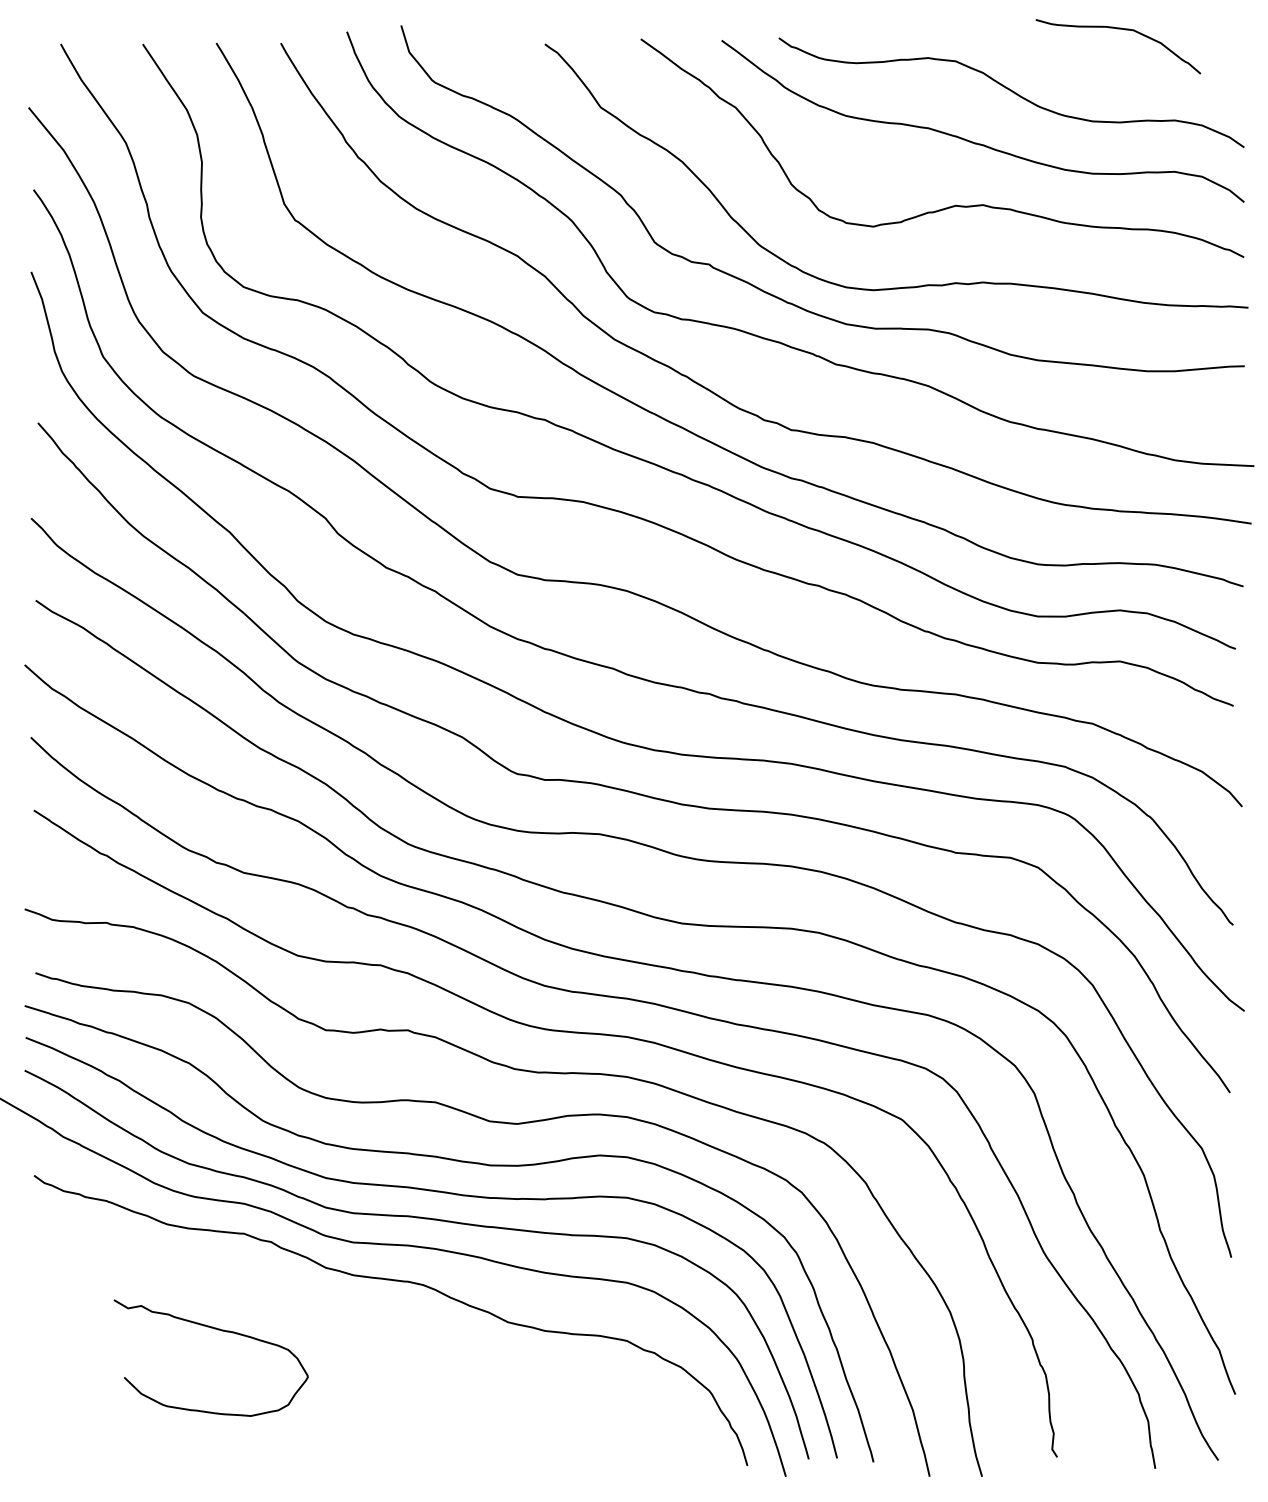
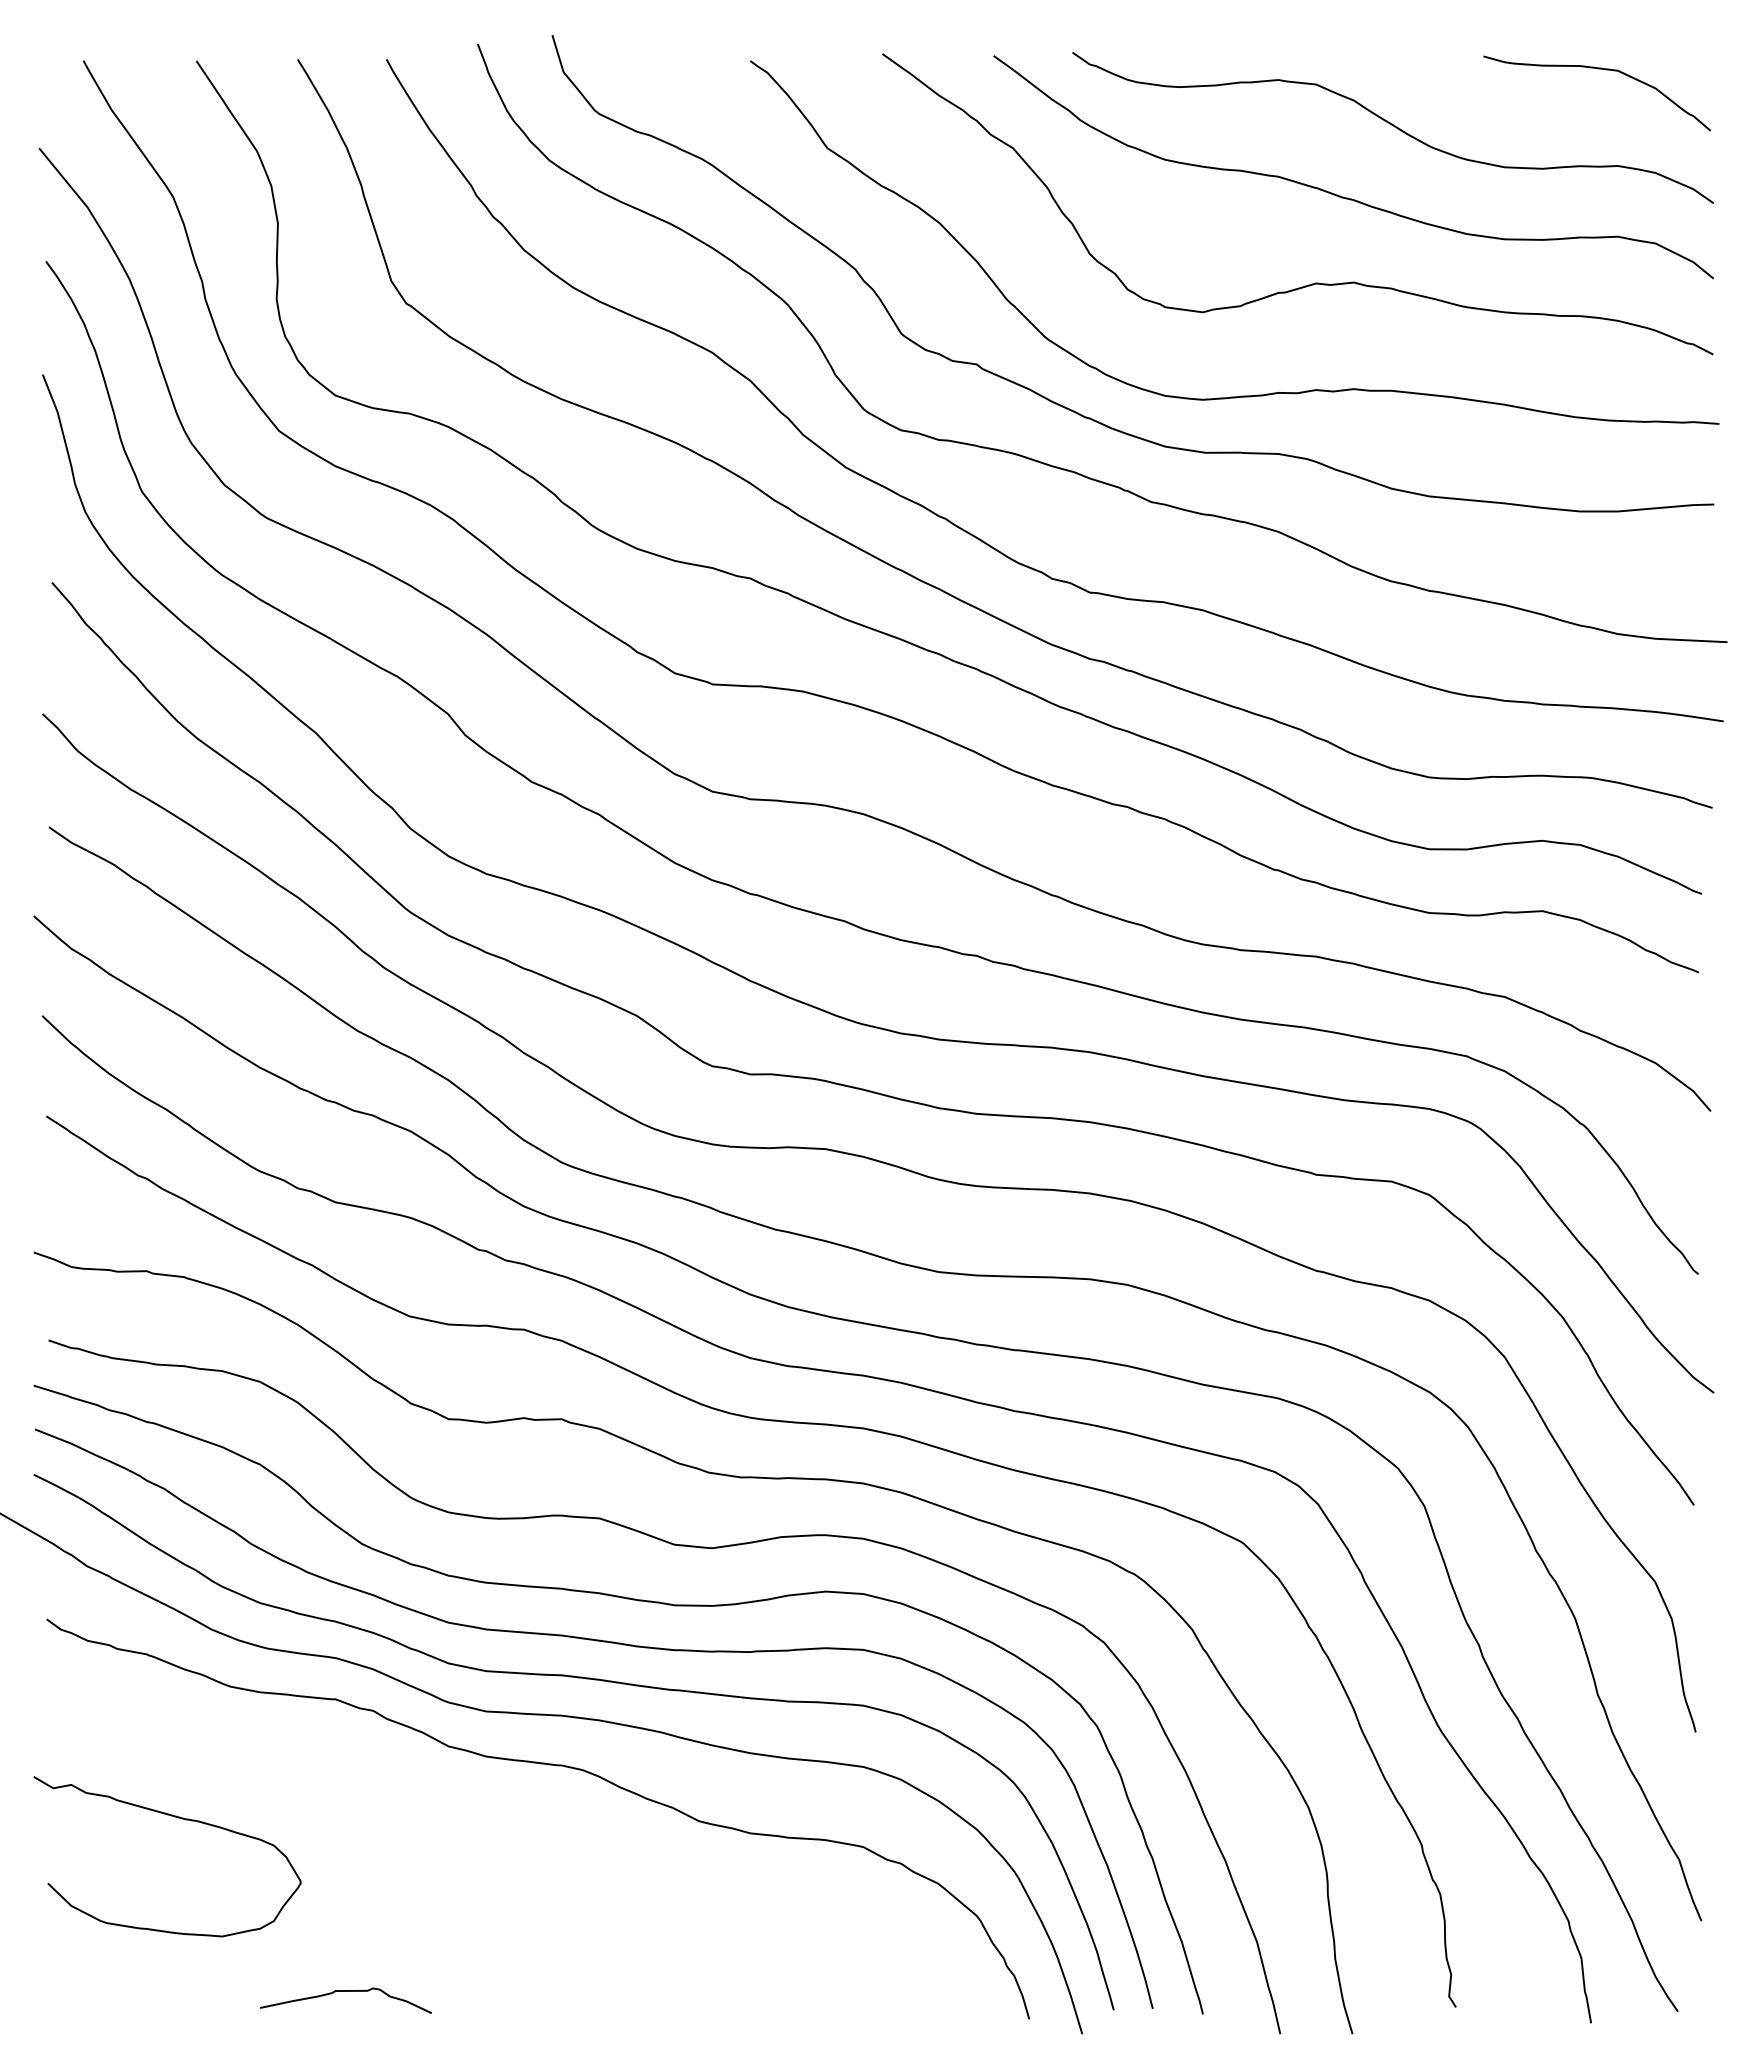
curve: (1118, 29) -> (1597, 69), moved
curve: (219, 1330) -> (178, 1818), moved
curve: (251, 1445) -> (345, 1991), added

